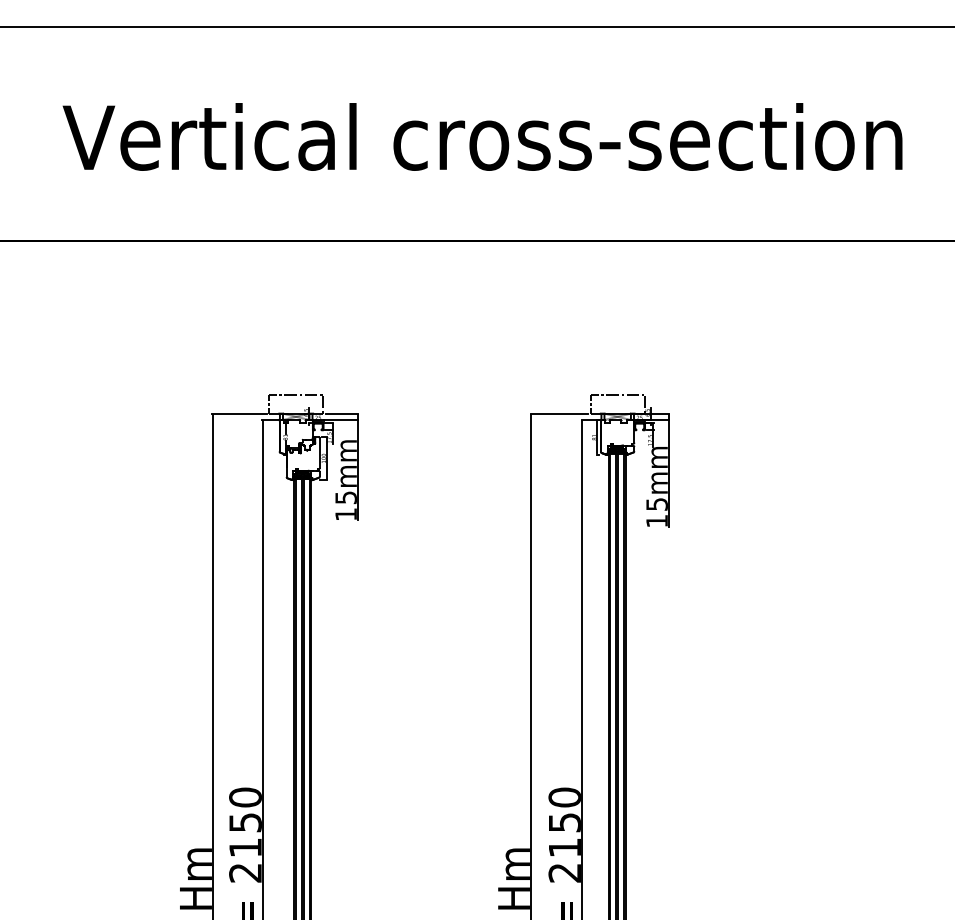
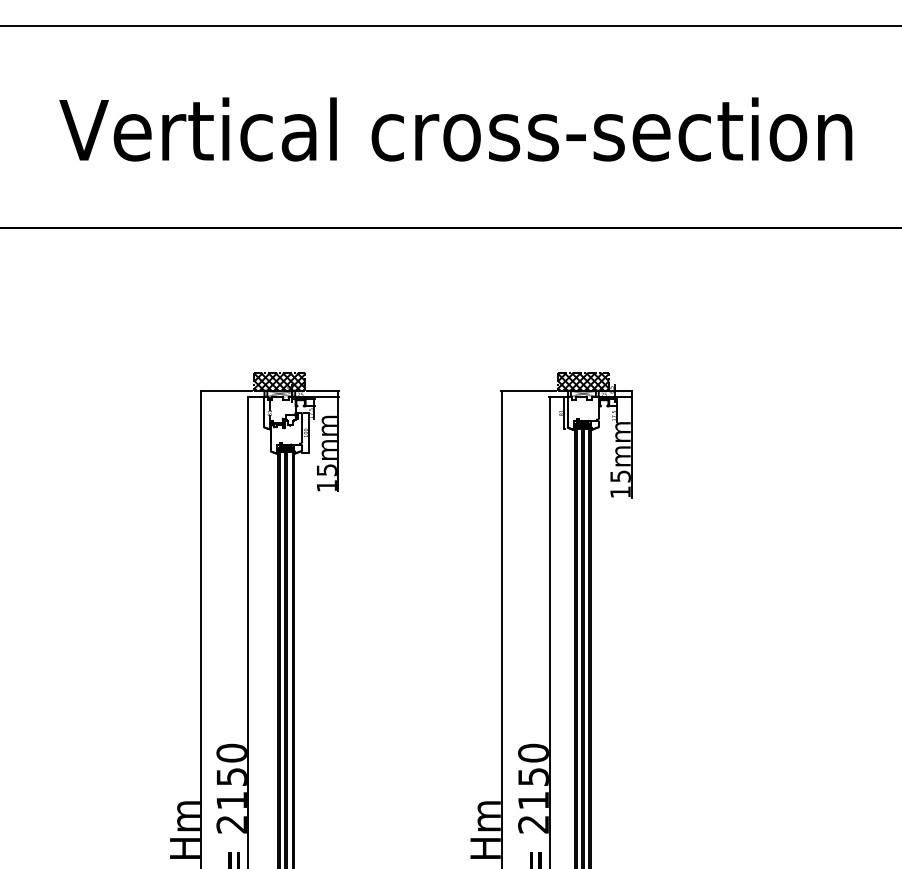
hatch: (296, 403) -> (280, 381), added
hatch: (617, 403) -> (583, 381), added

